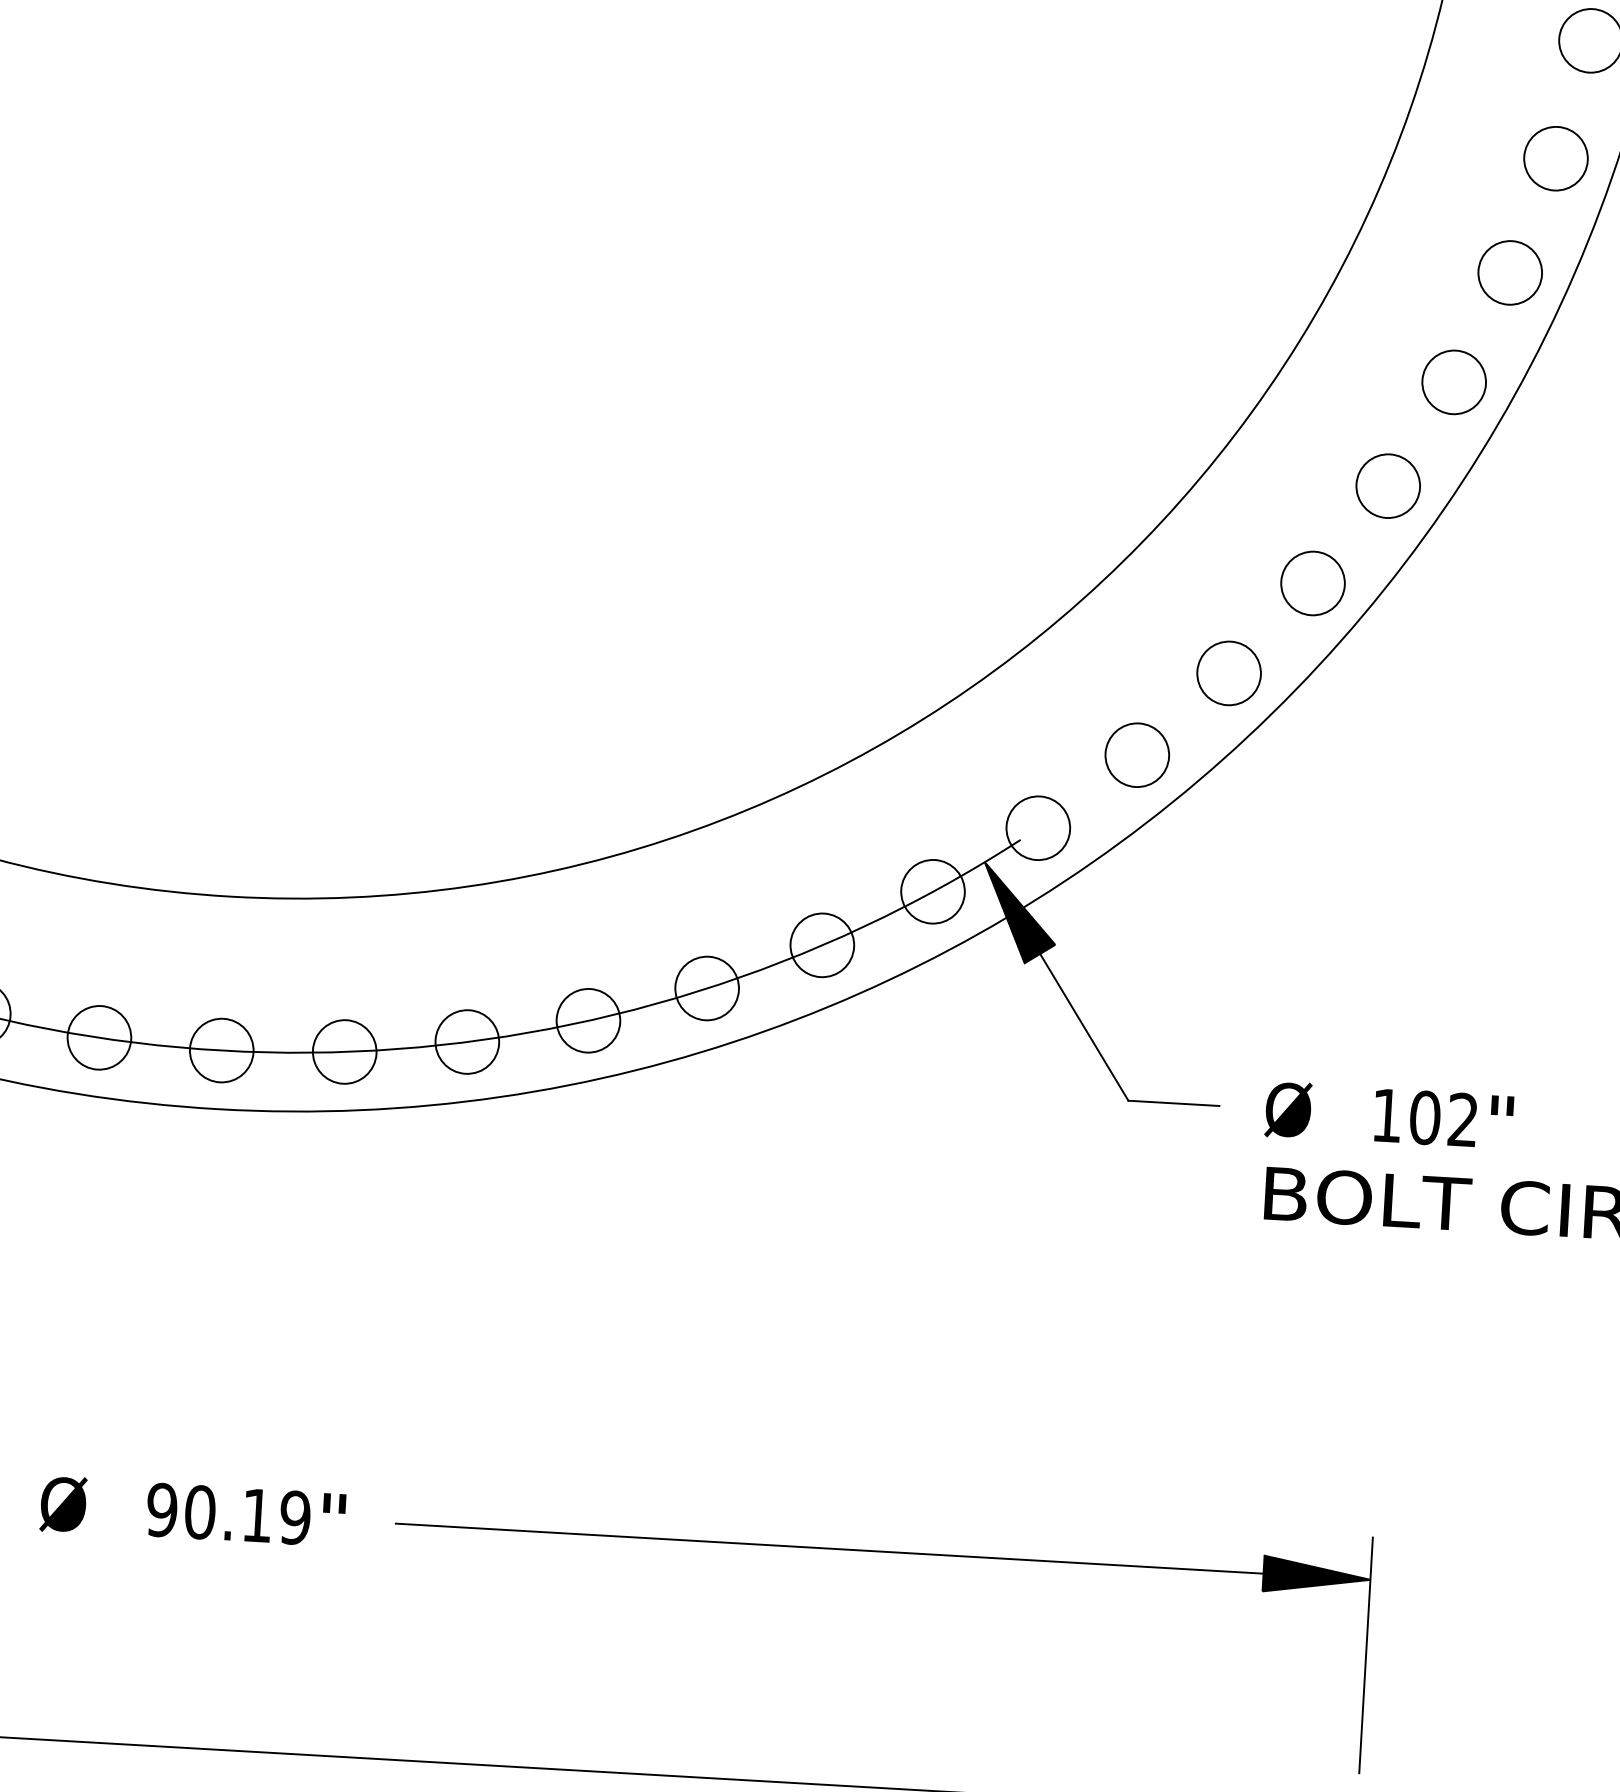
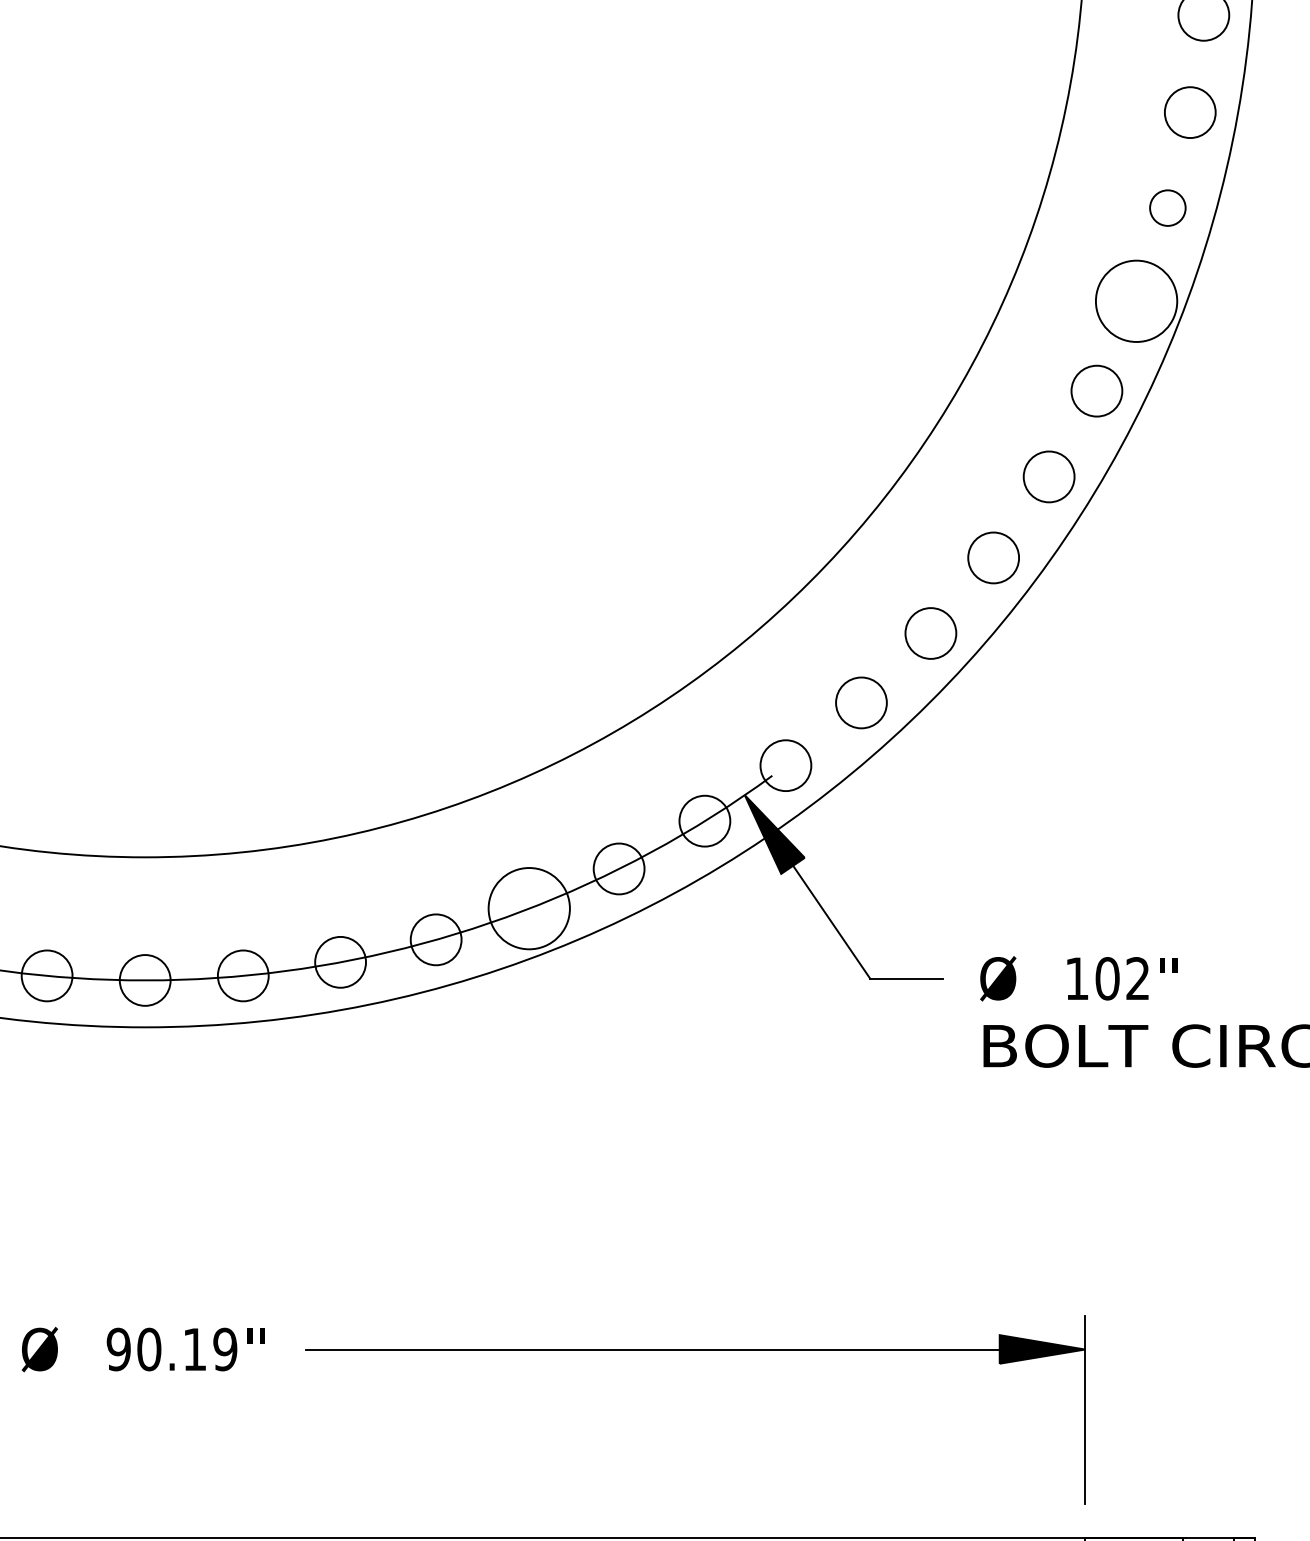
circle: (1555, 157) -> (1167, 207), size x0.7
circle: (1510, 271) -> (1136, 300), size x1.6
circle: (706, 988) -> (528, 908), size x1.6

